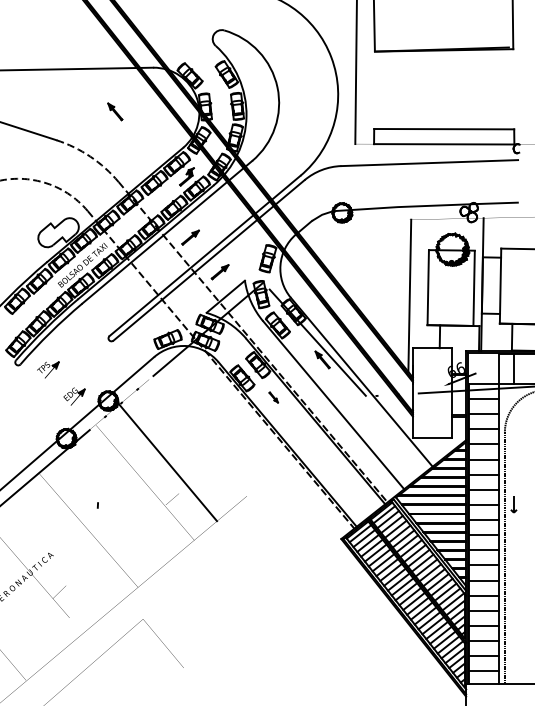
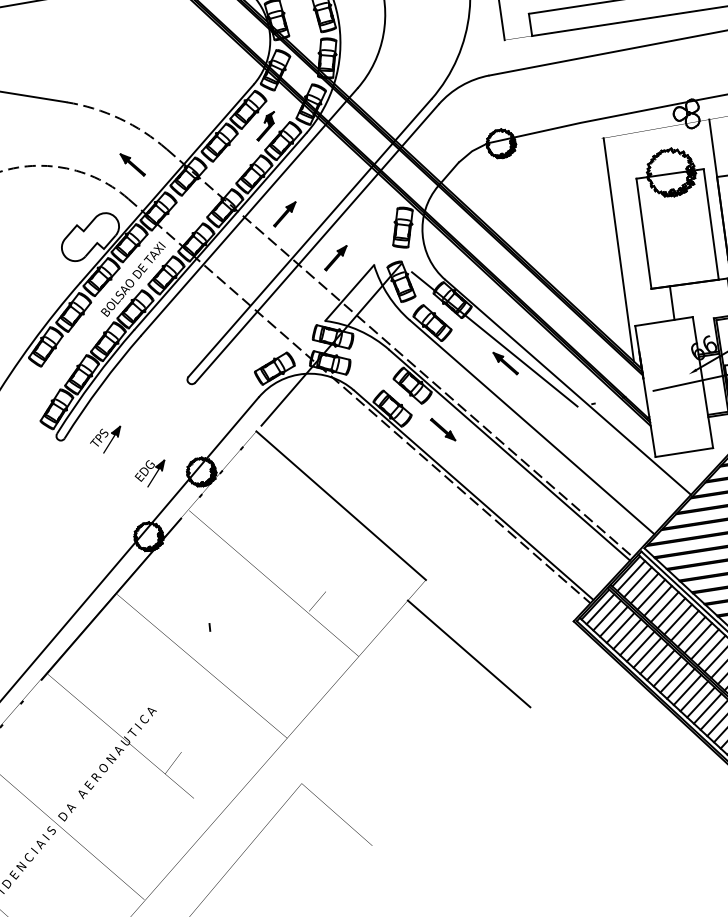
part: (115, 111) -> (133, 164), moved
part: (273, 397) -> (442, 429), size x1.67
line: (168, 462) -> (341, 505), moved
line: (267, 549) -> (468, 653), added

